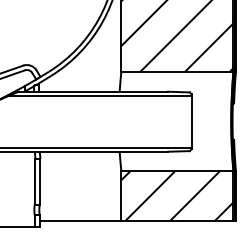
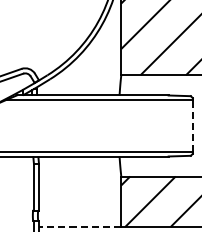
line: (191, 121) -> (192, 125), solid -> dashed
line: (80, 221) -> (79, 227), solid -> dashed

